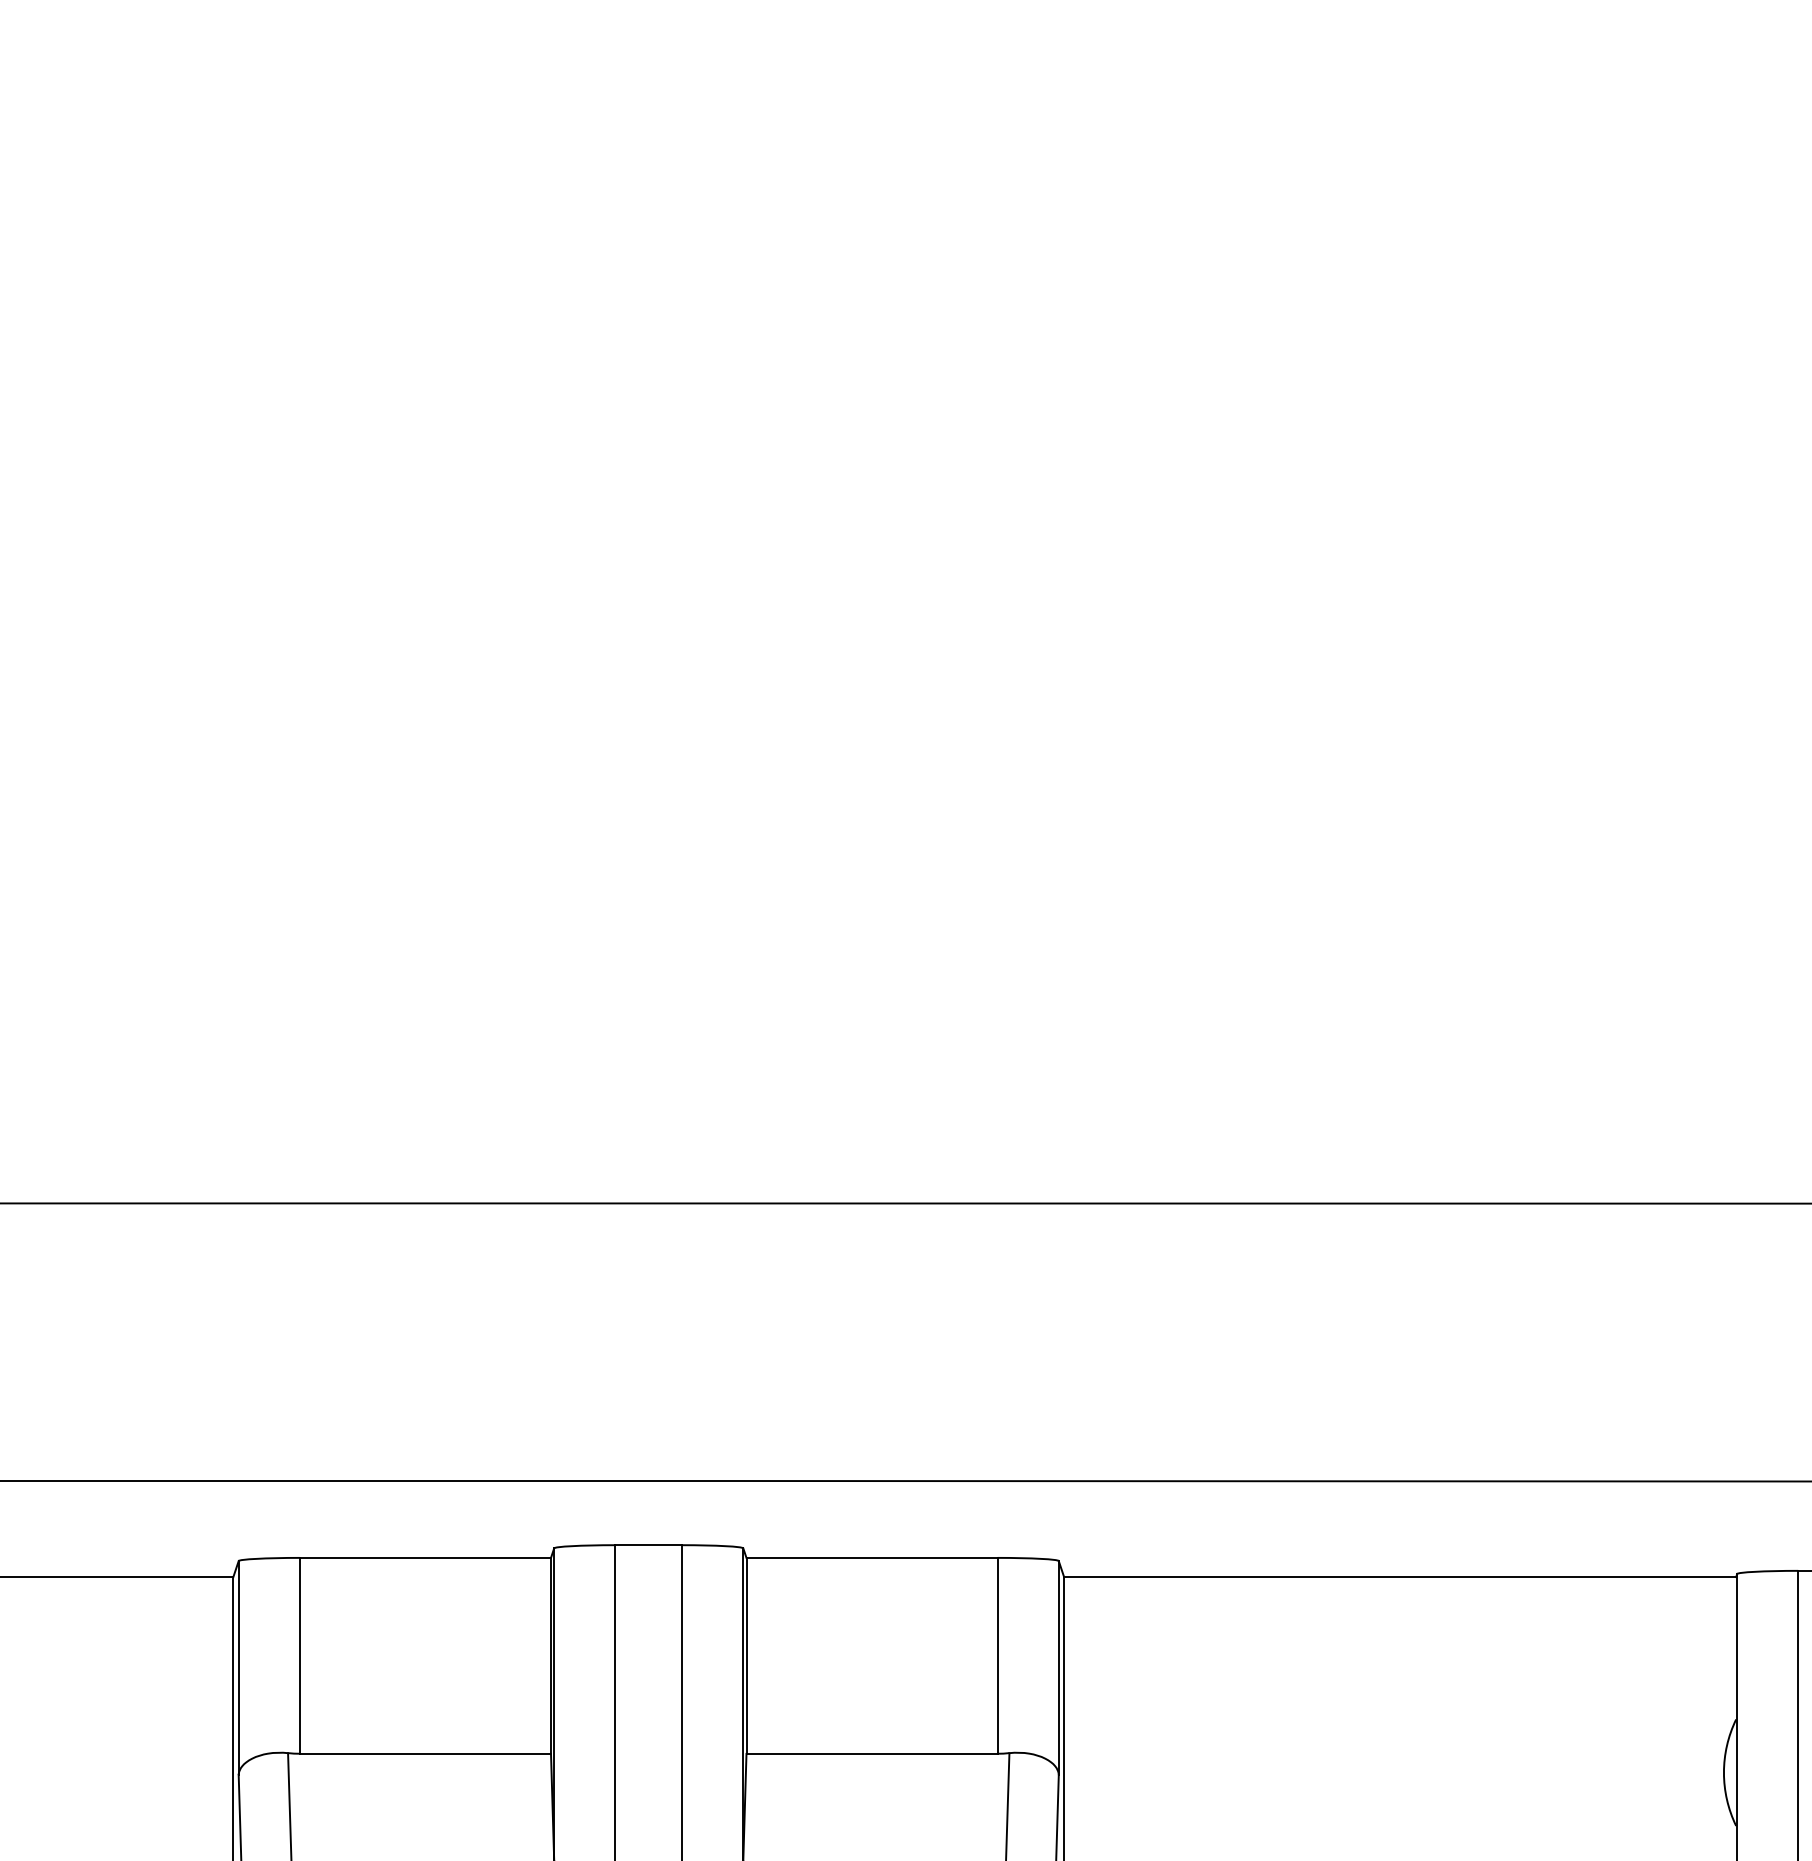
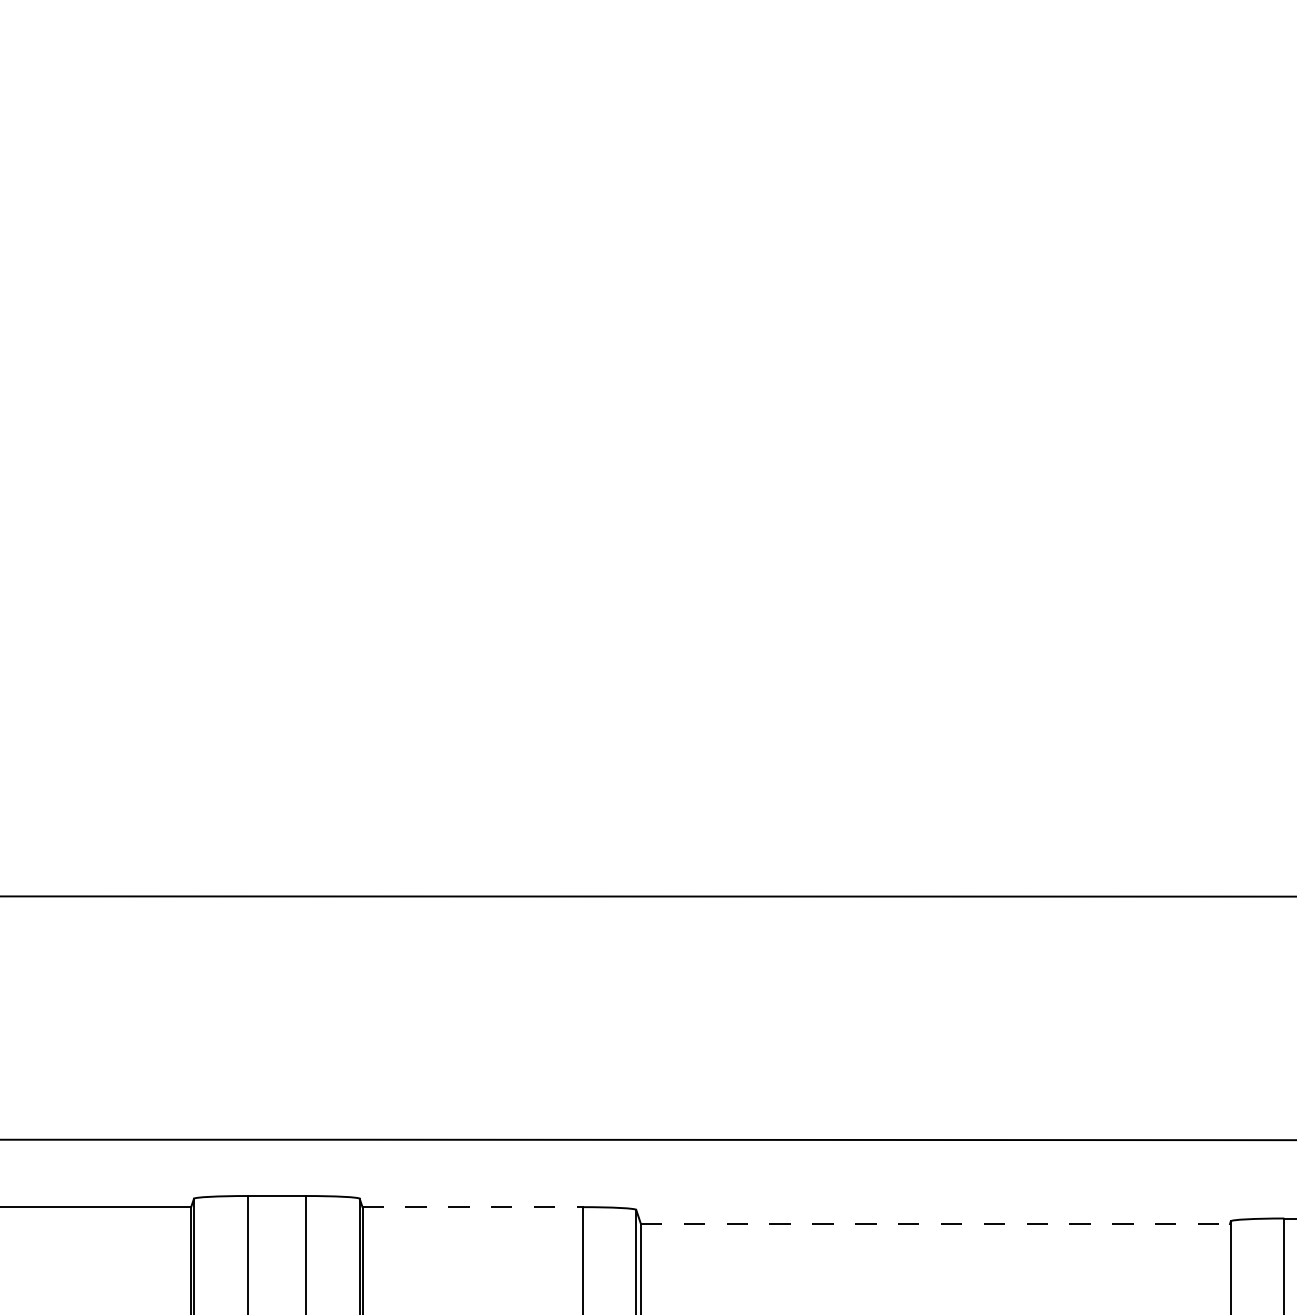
line: (872, 1557) -> (472, 1206), solid -> dashed
line: (1400, 1577) -> (935, 1224), solid -> dashed

